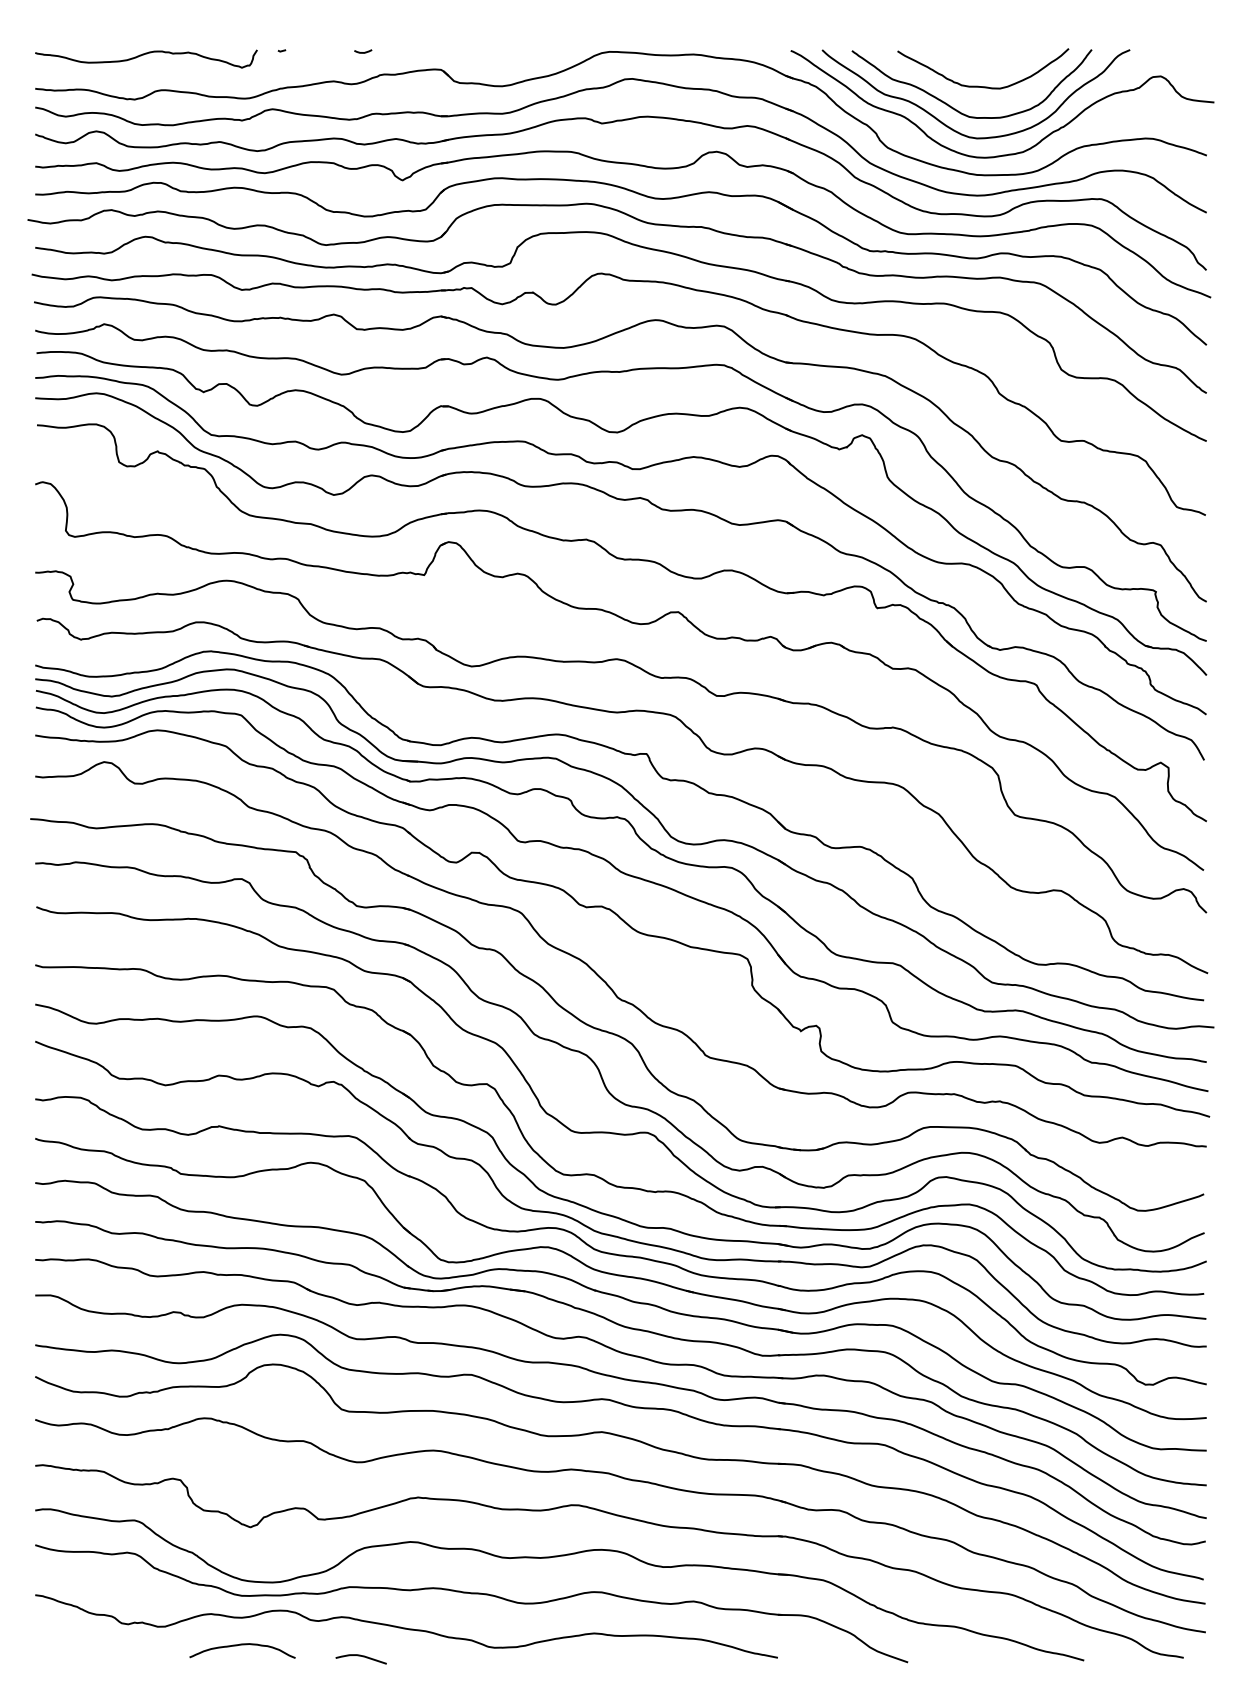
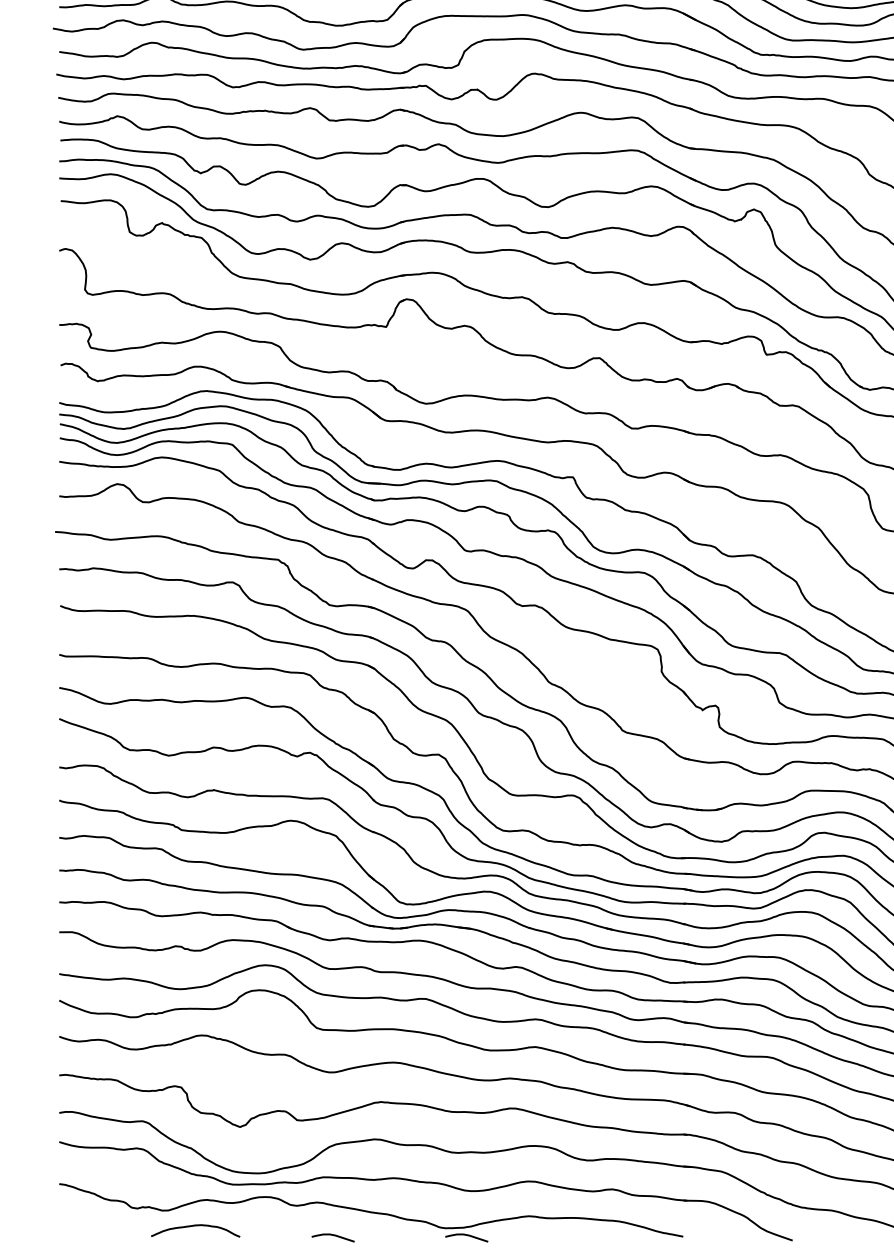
curve: (242, 1645) -> (195, 1226), moved
curve: (519, 1656) -> (466, 1235), added

